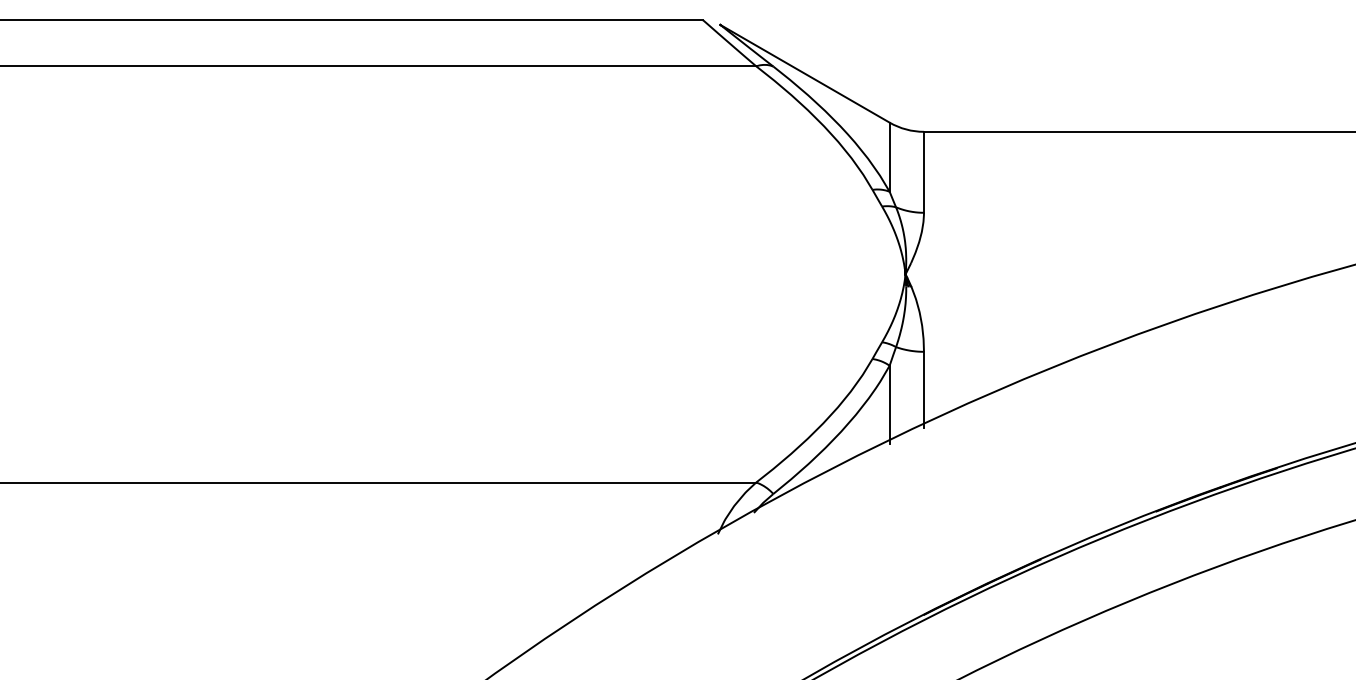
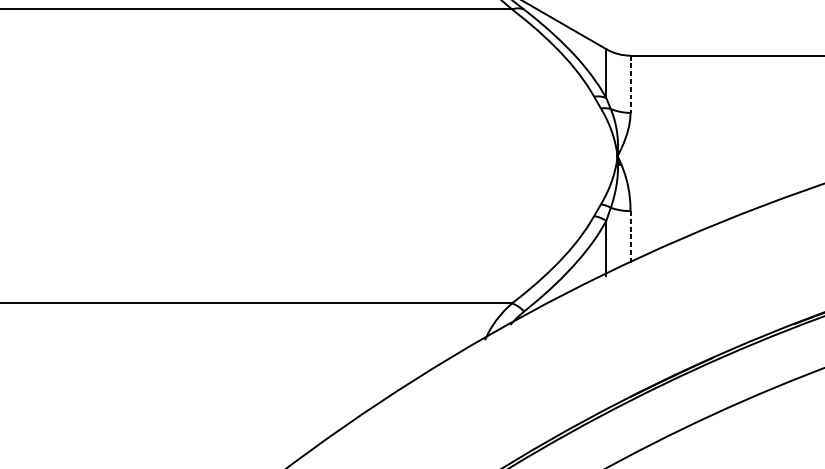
line: (923, 172) -> (630, 84), solid -> dashed
line: (923, 389) -> (630, 237), solid -> dashed

